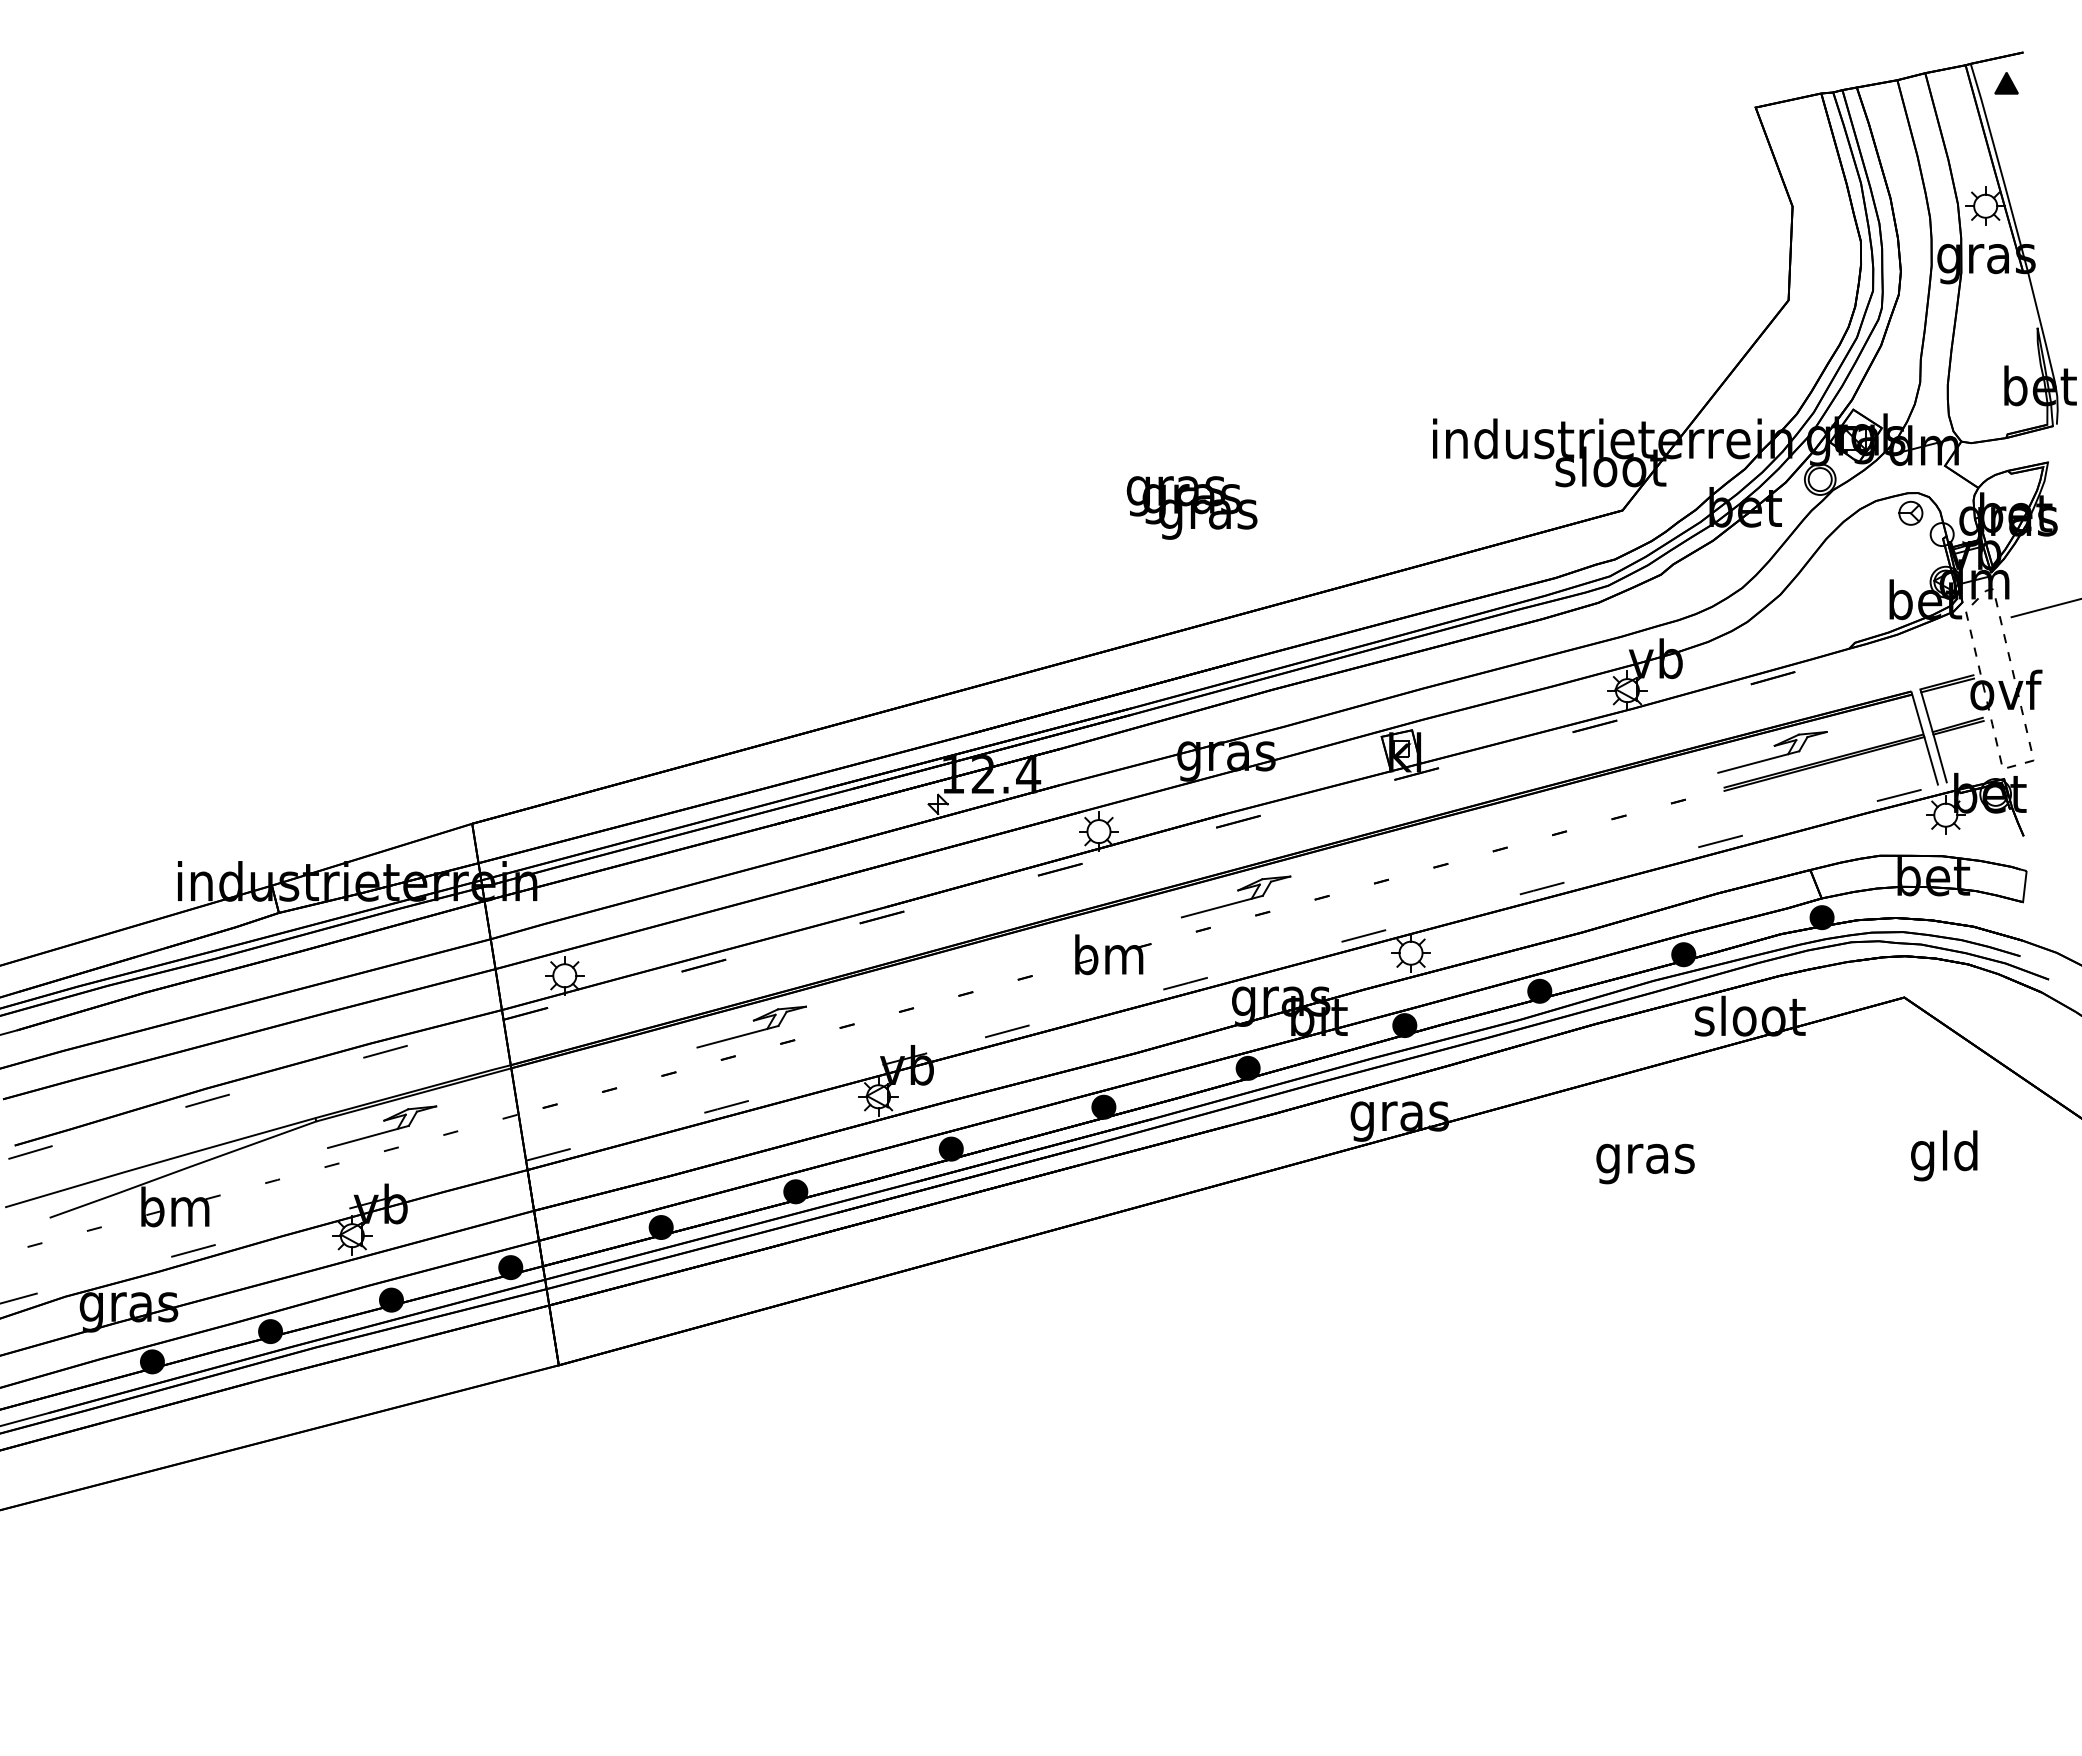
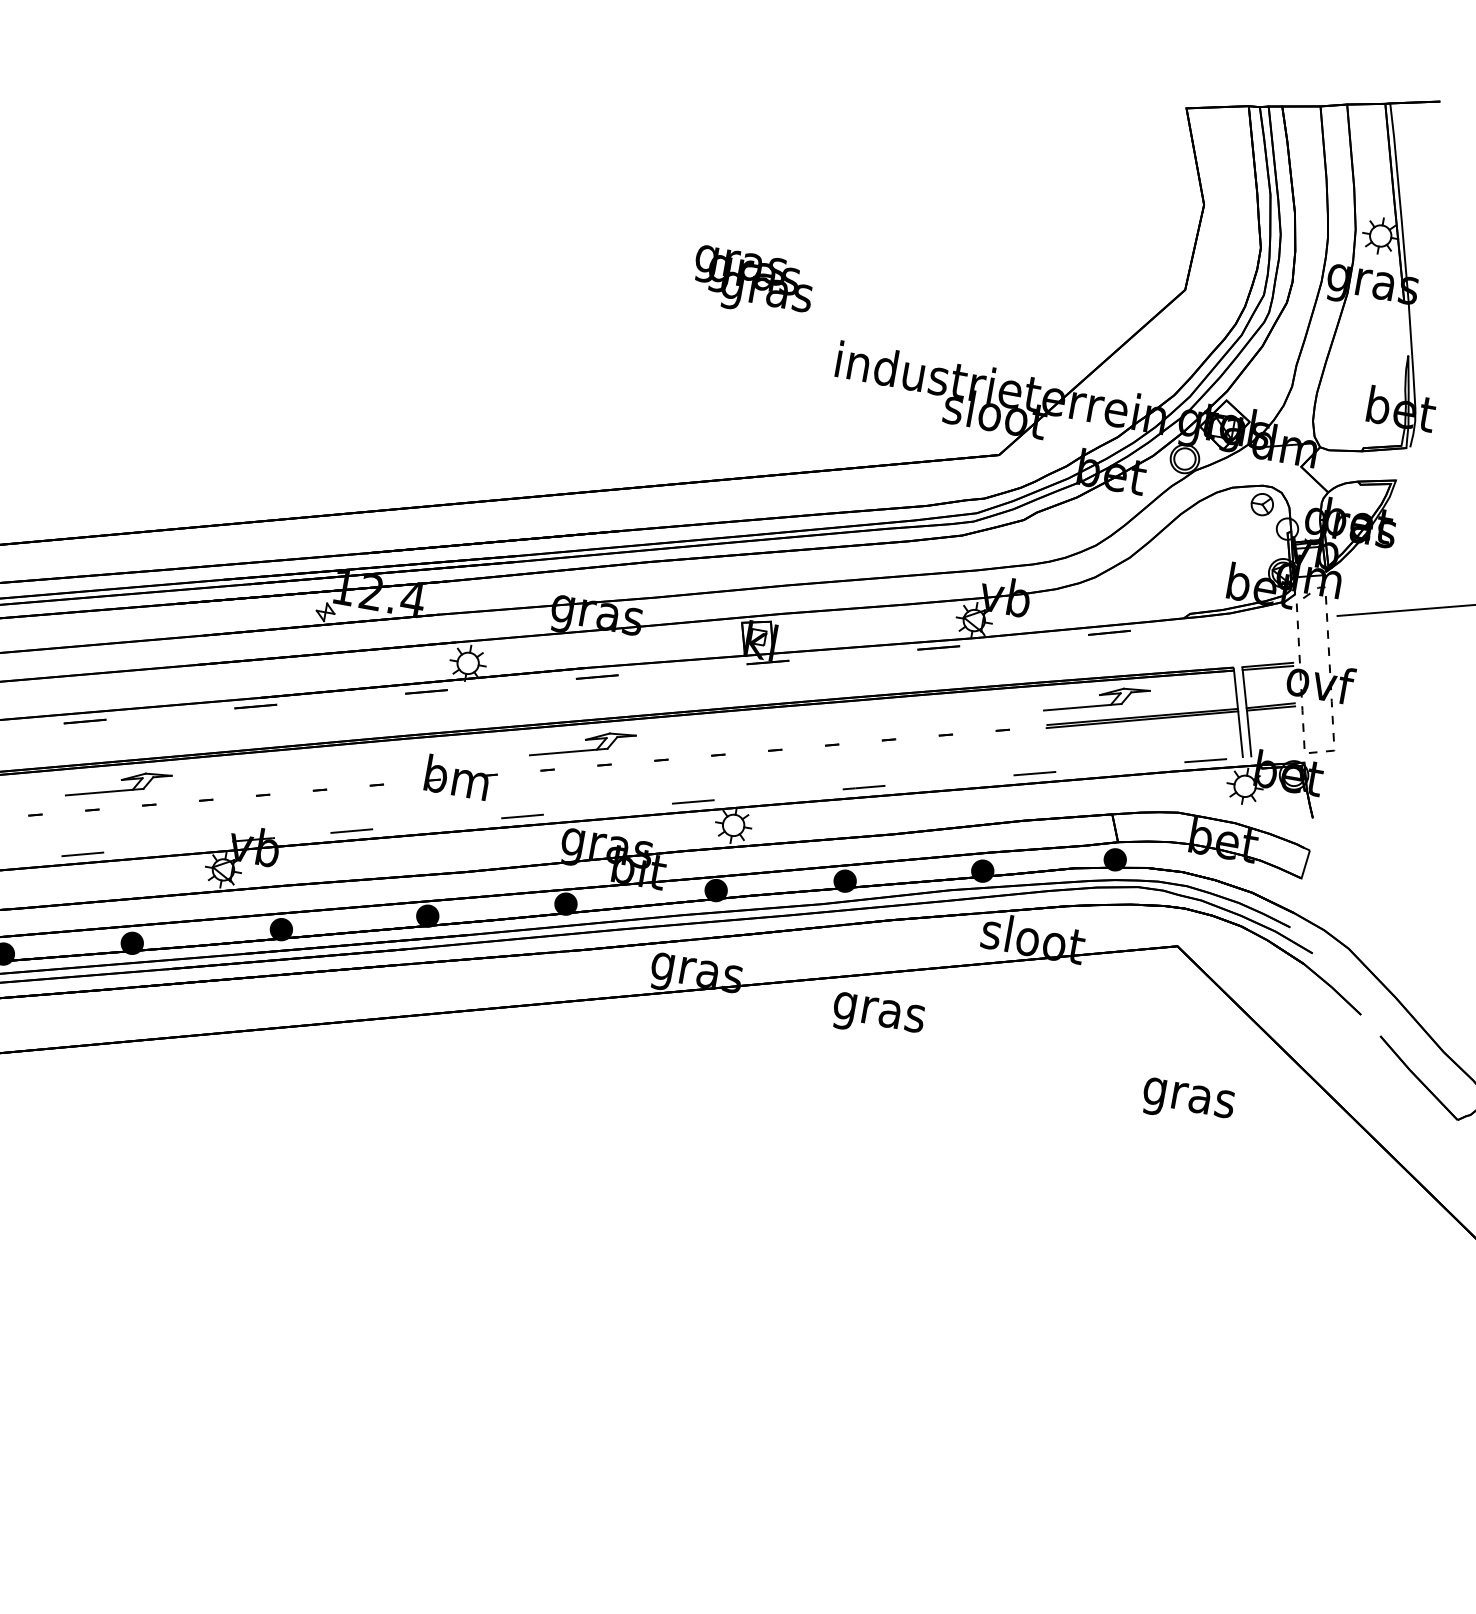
part: (2006, 83) -> (1419, 127), removed
text: (1191, 507) -> (752, 282), moved
text: (1945, 1155) -> (1189, 1097), gld -> gras
text: (1645, 1163) -> (878, 1016), moved

